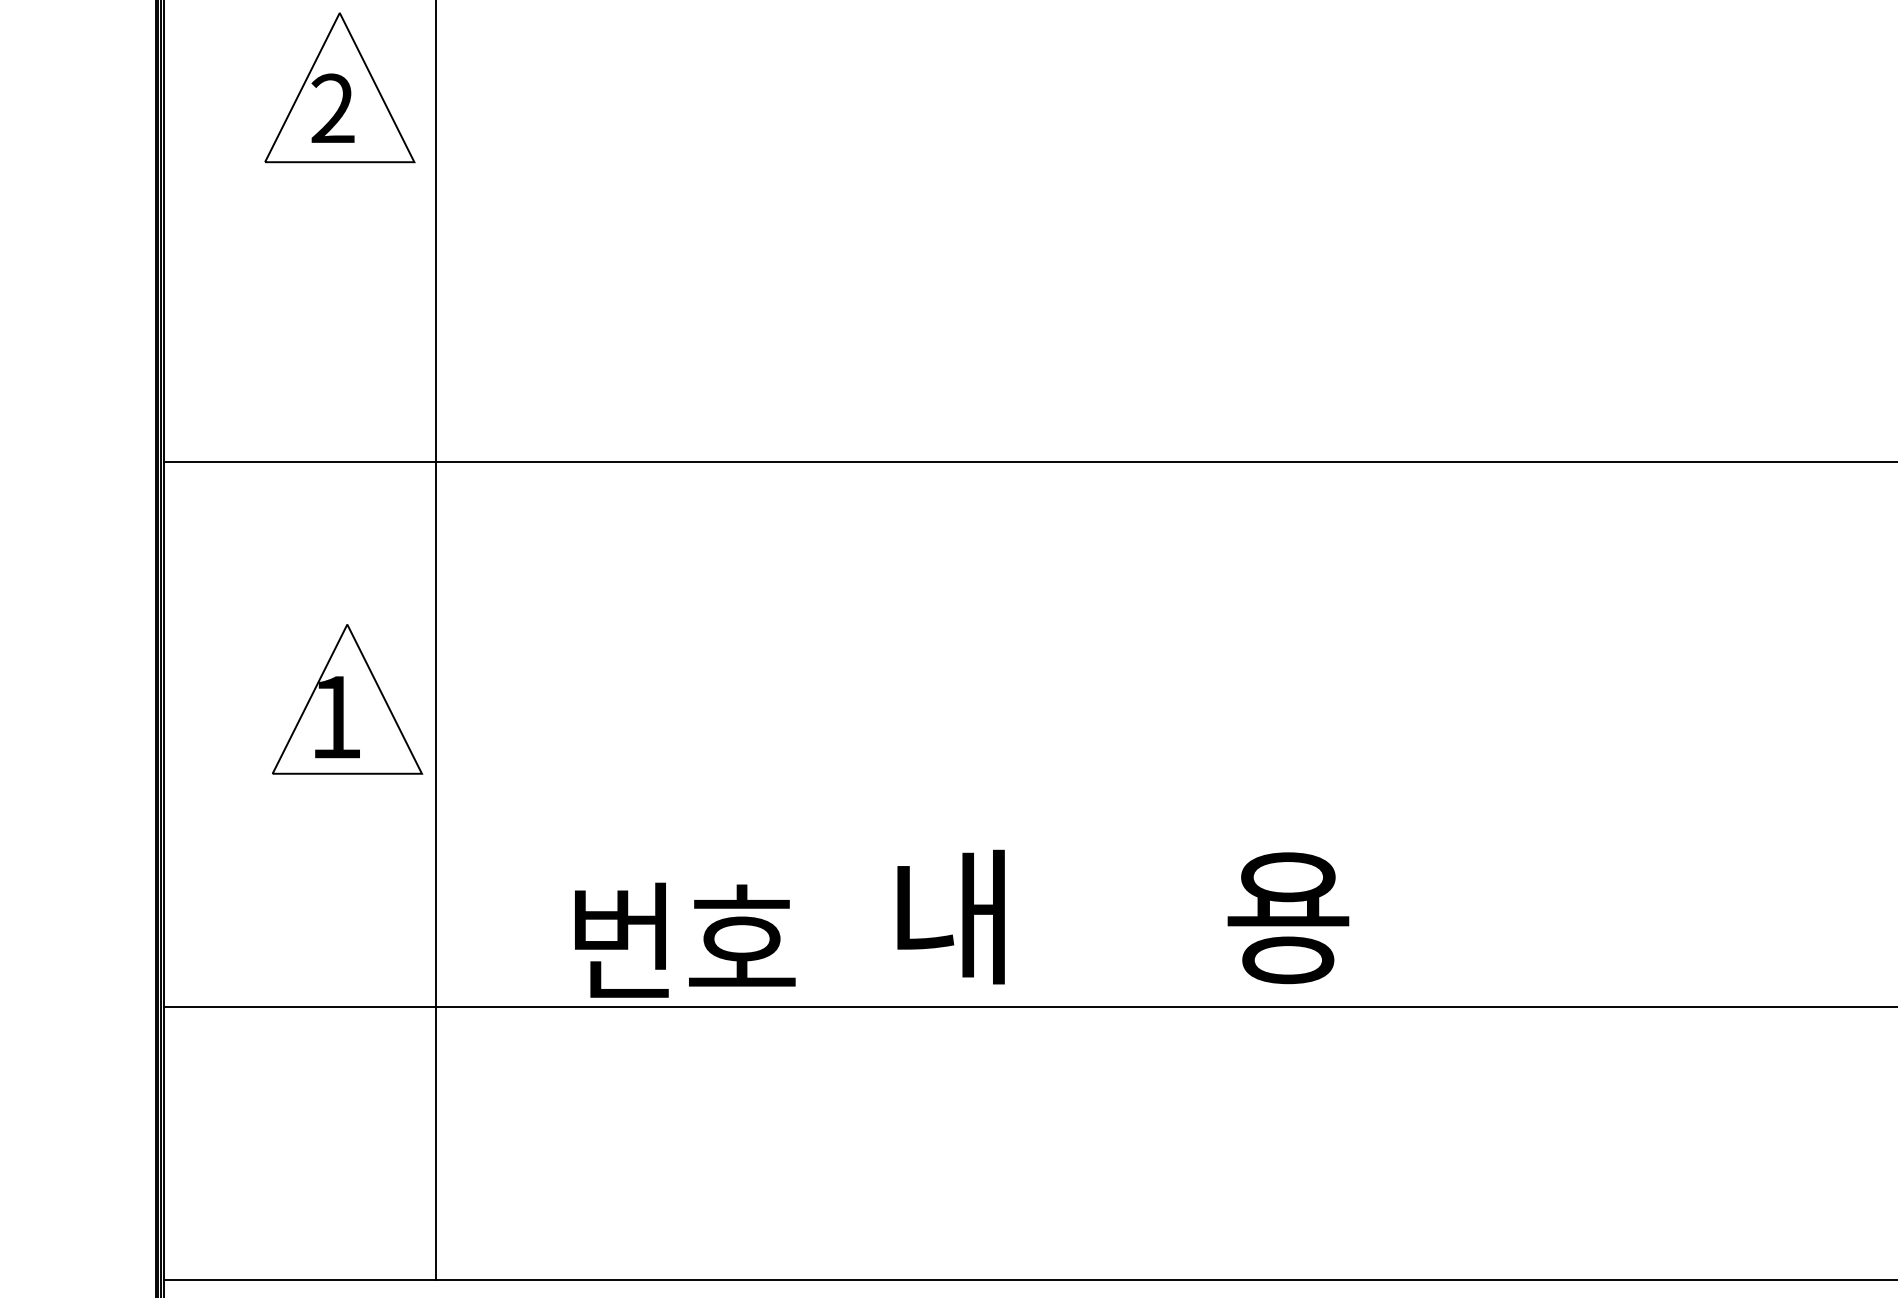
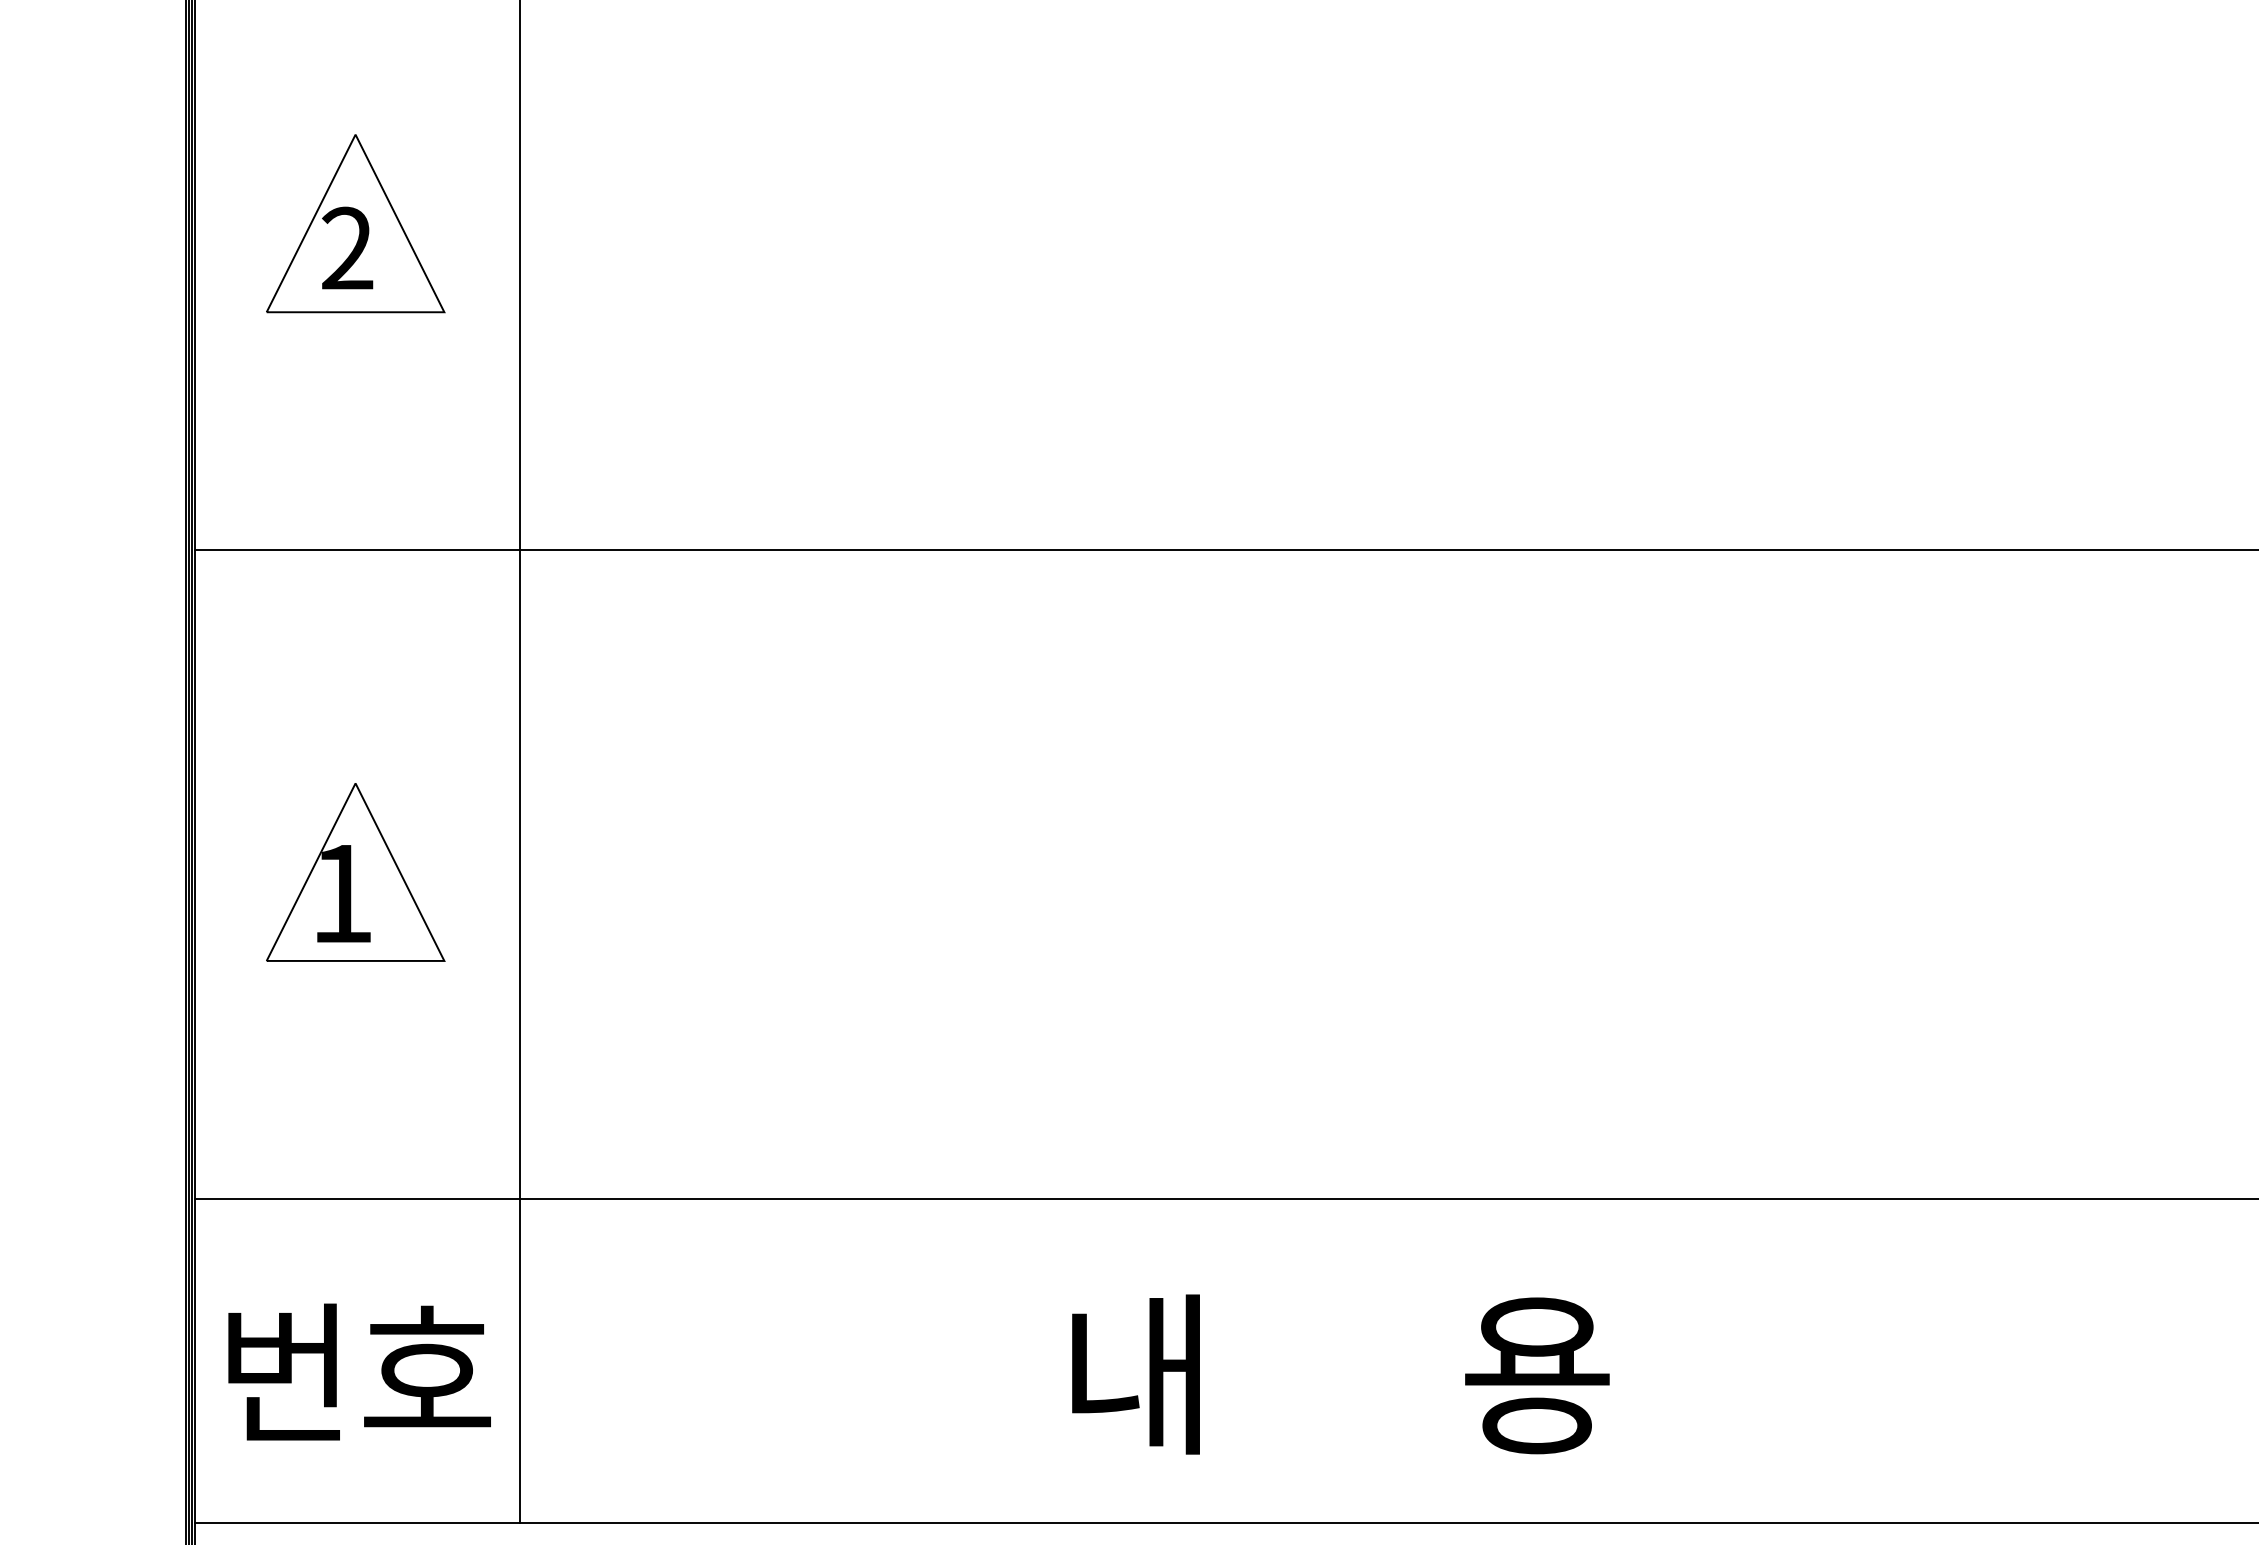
part: (339, 87) -> (355, 223), moved
part: (347, 699) -> (355, 872), moved
text: (1122, 917) -> (1340, 1374), moved
text: (685, 939) -> (359, 1371), moved

